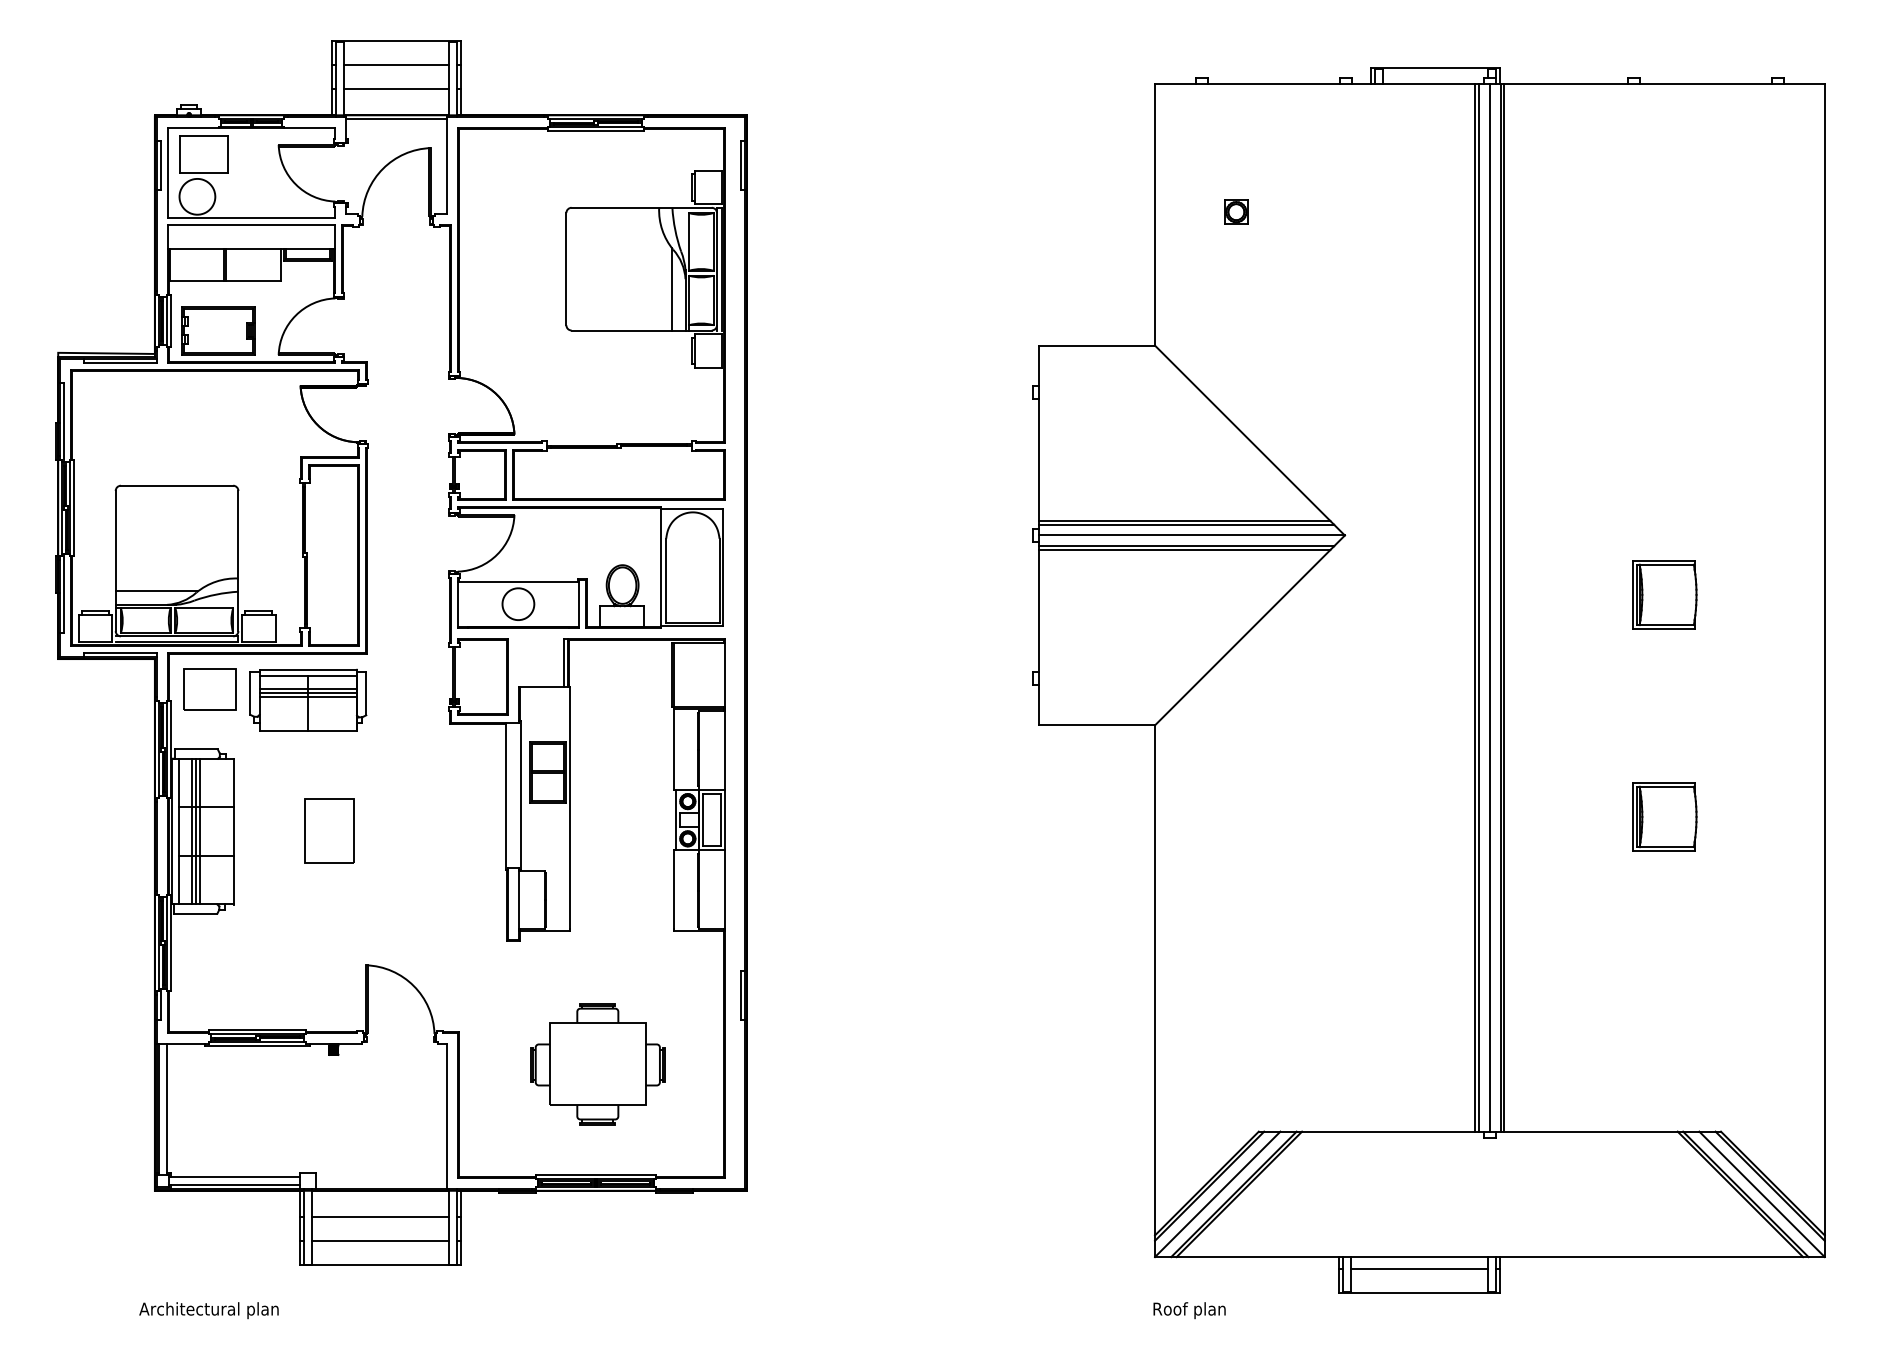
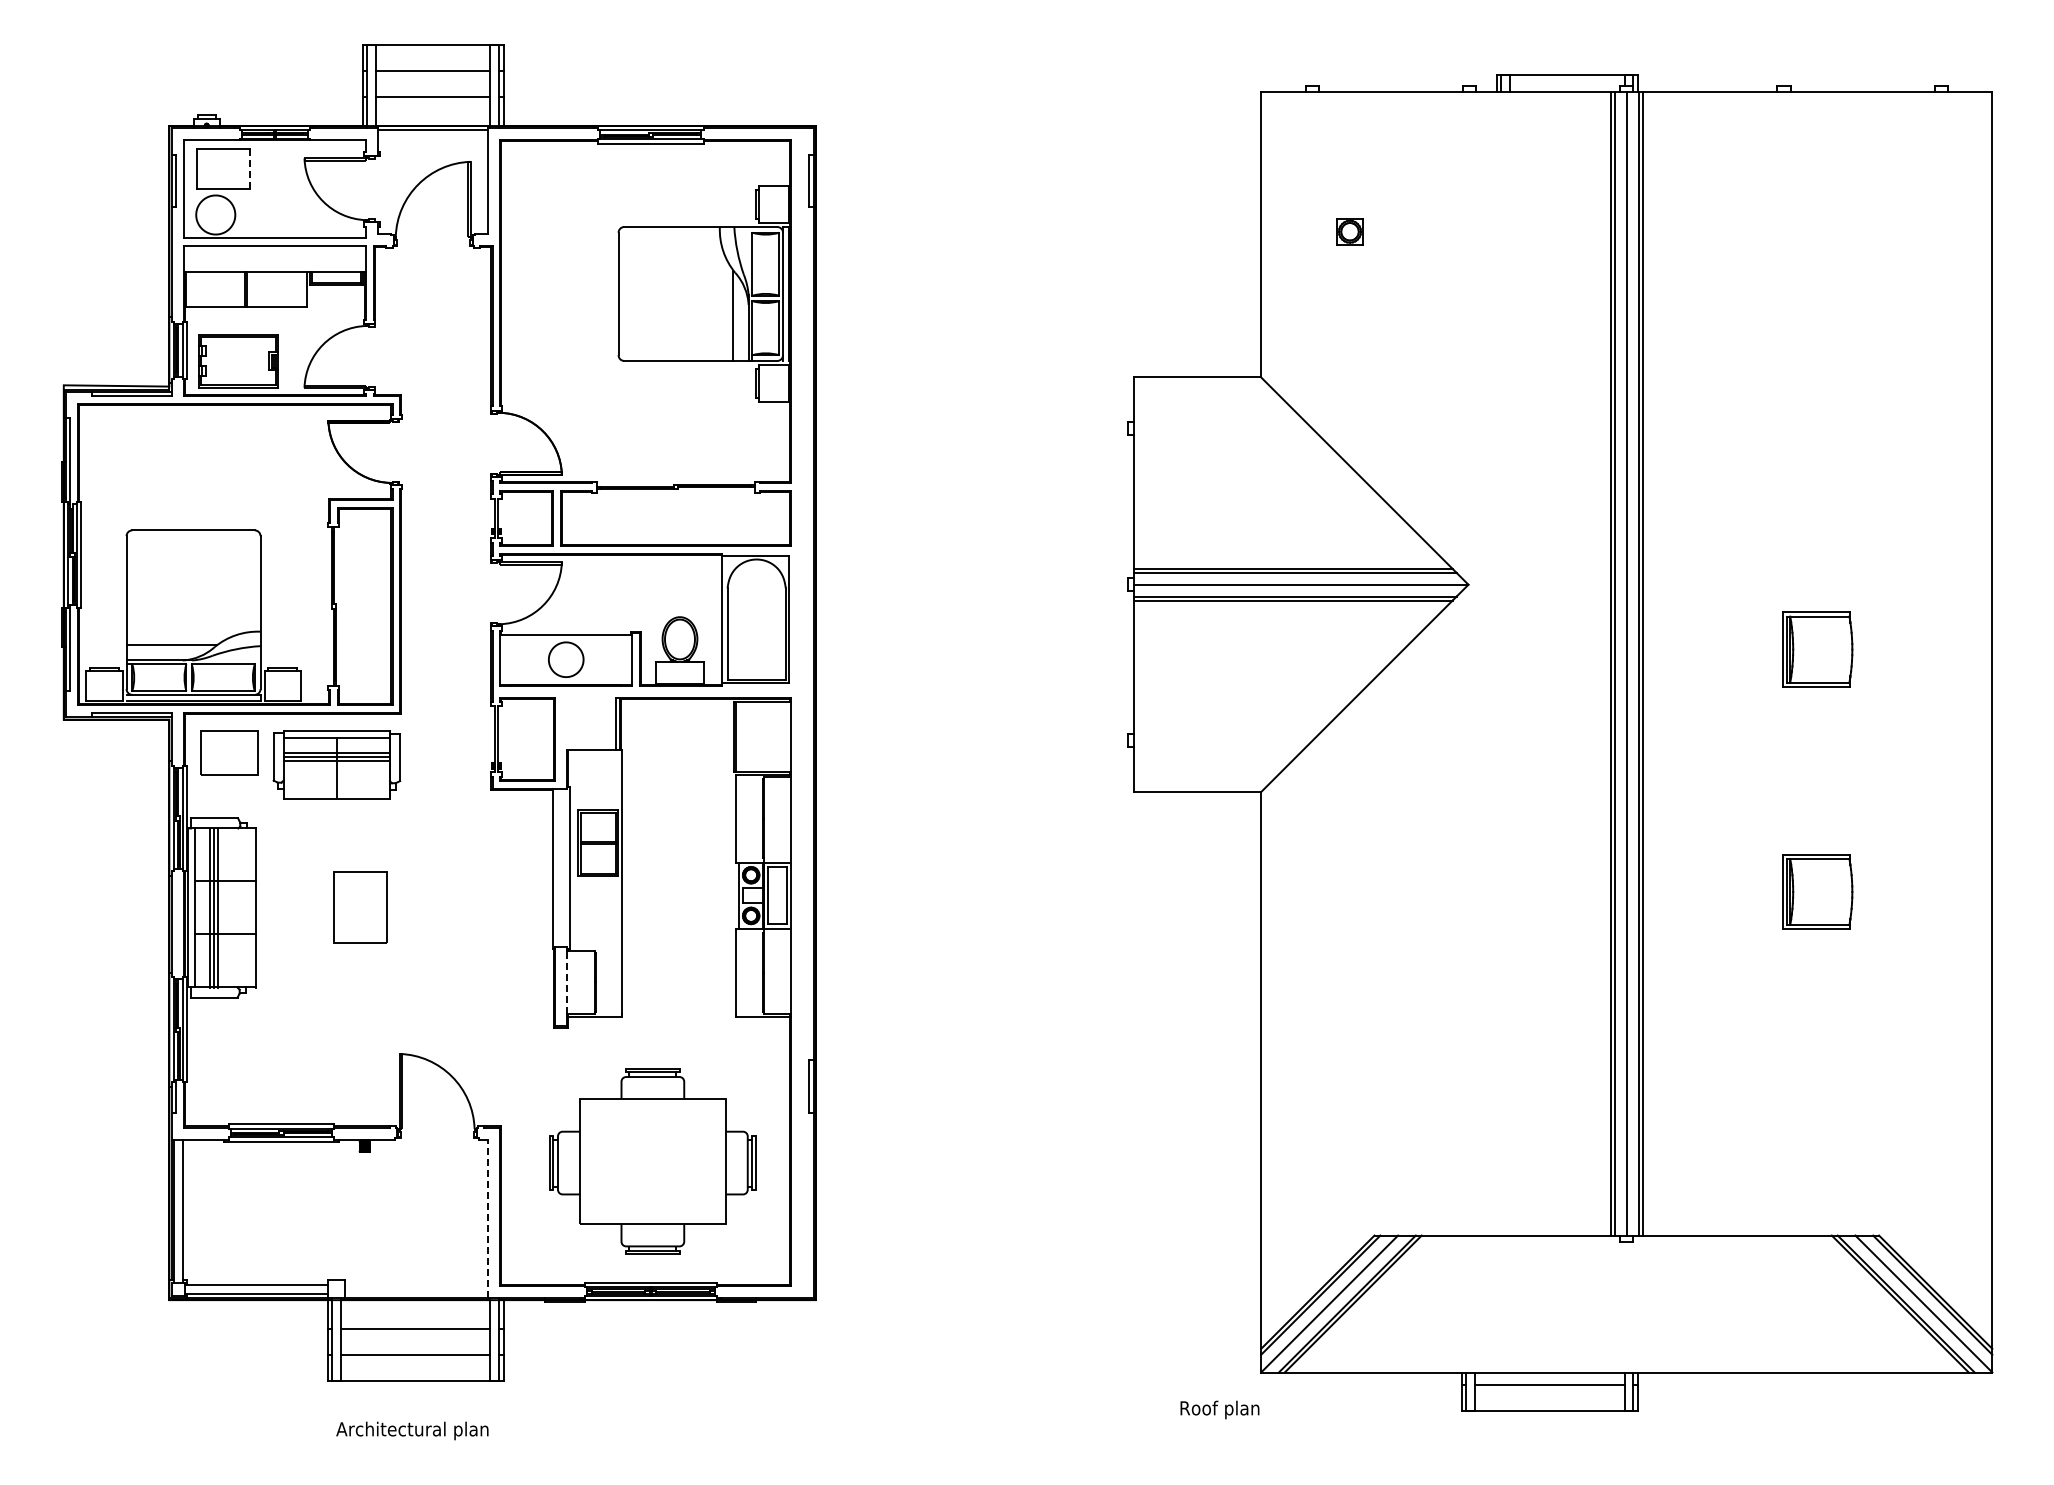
line: (228, 154) -> (249, 168), solid -> dashed
line: (519, 899) -> (567, 982), solid -> dashed
part: (597, 1063) -> (652, 1161), size x1.4
line: (447, 1116) -> (488, 1218), solid -> dashed
text: (209, 1310) -> (412, 1430), moved
text: (1189, 1310) -> (1219, 1409), moved

